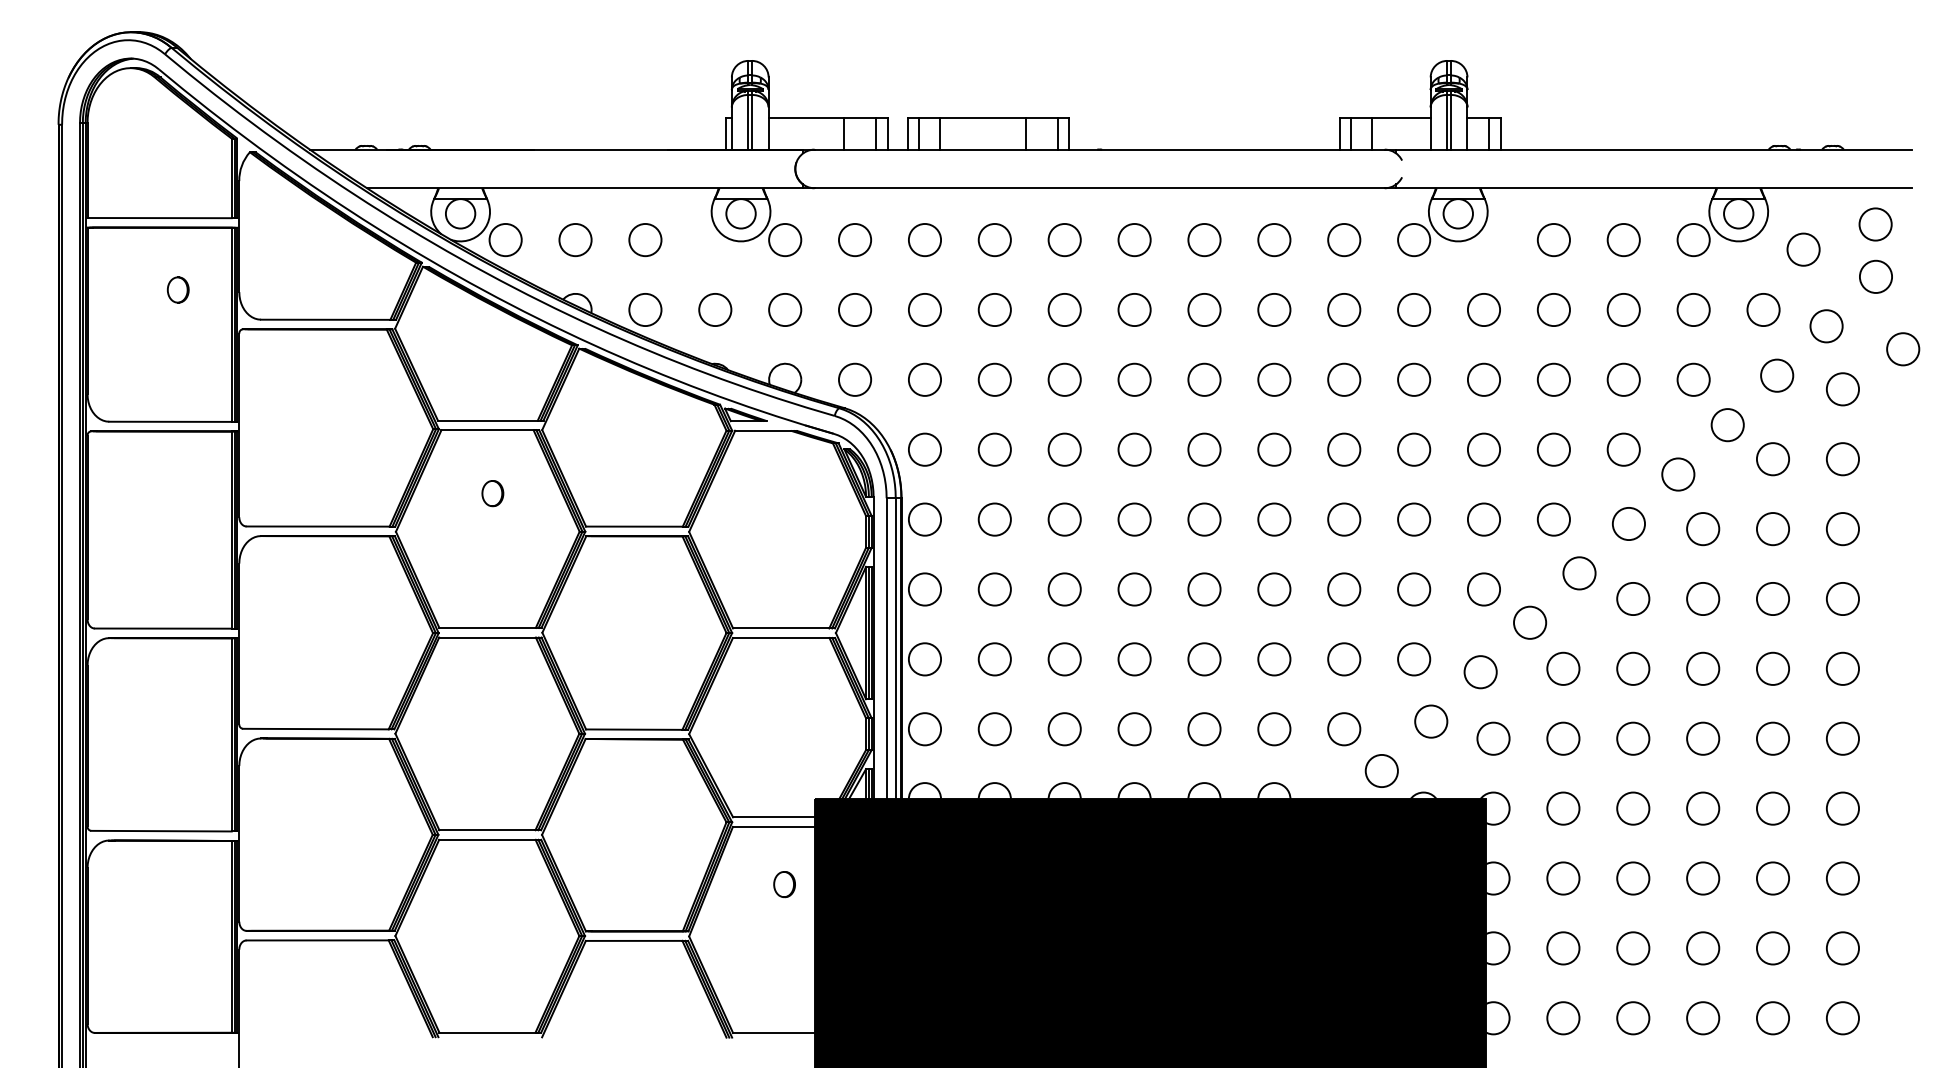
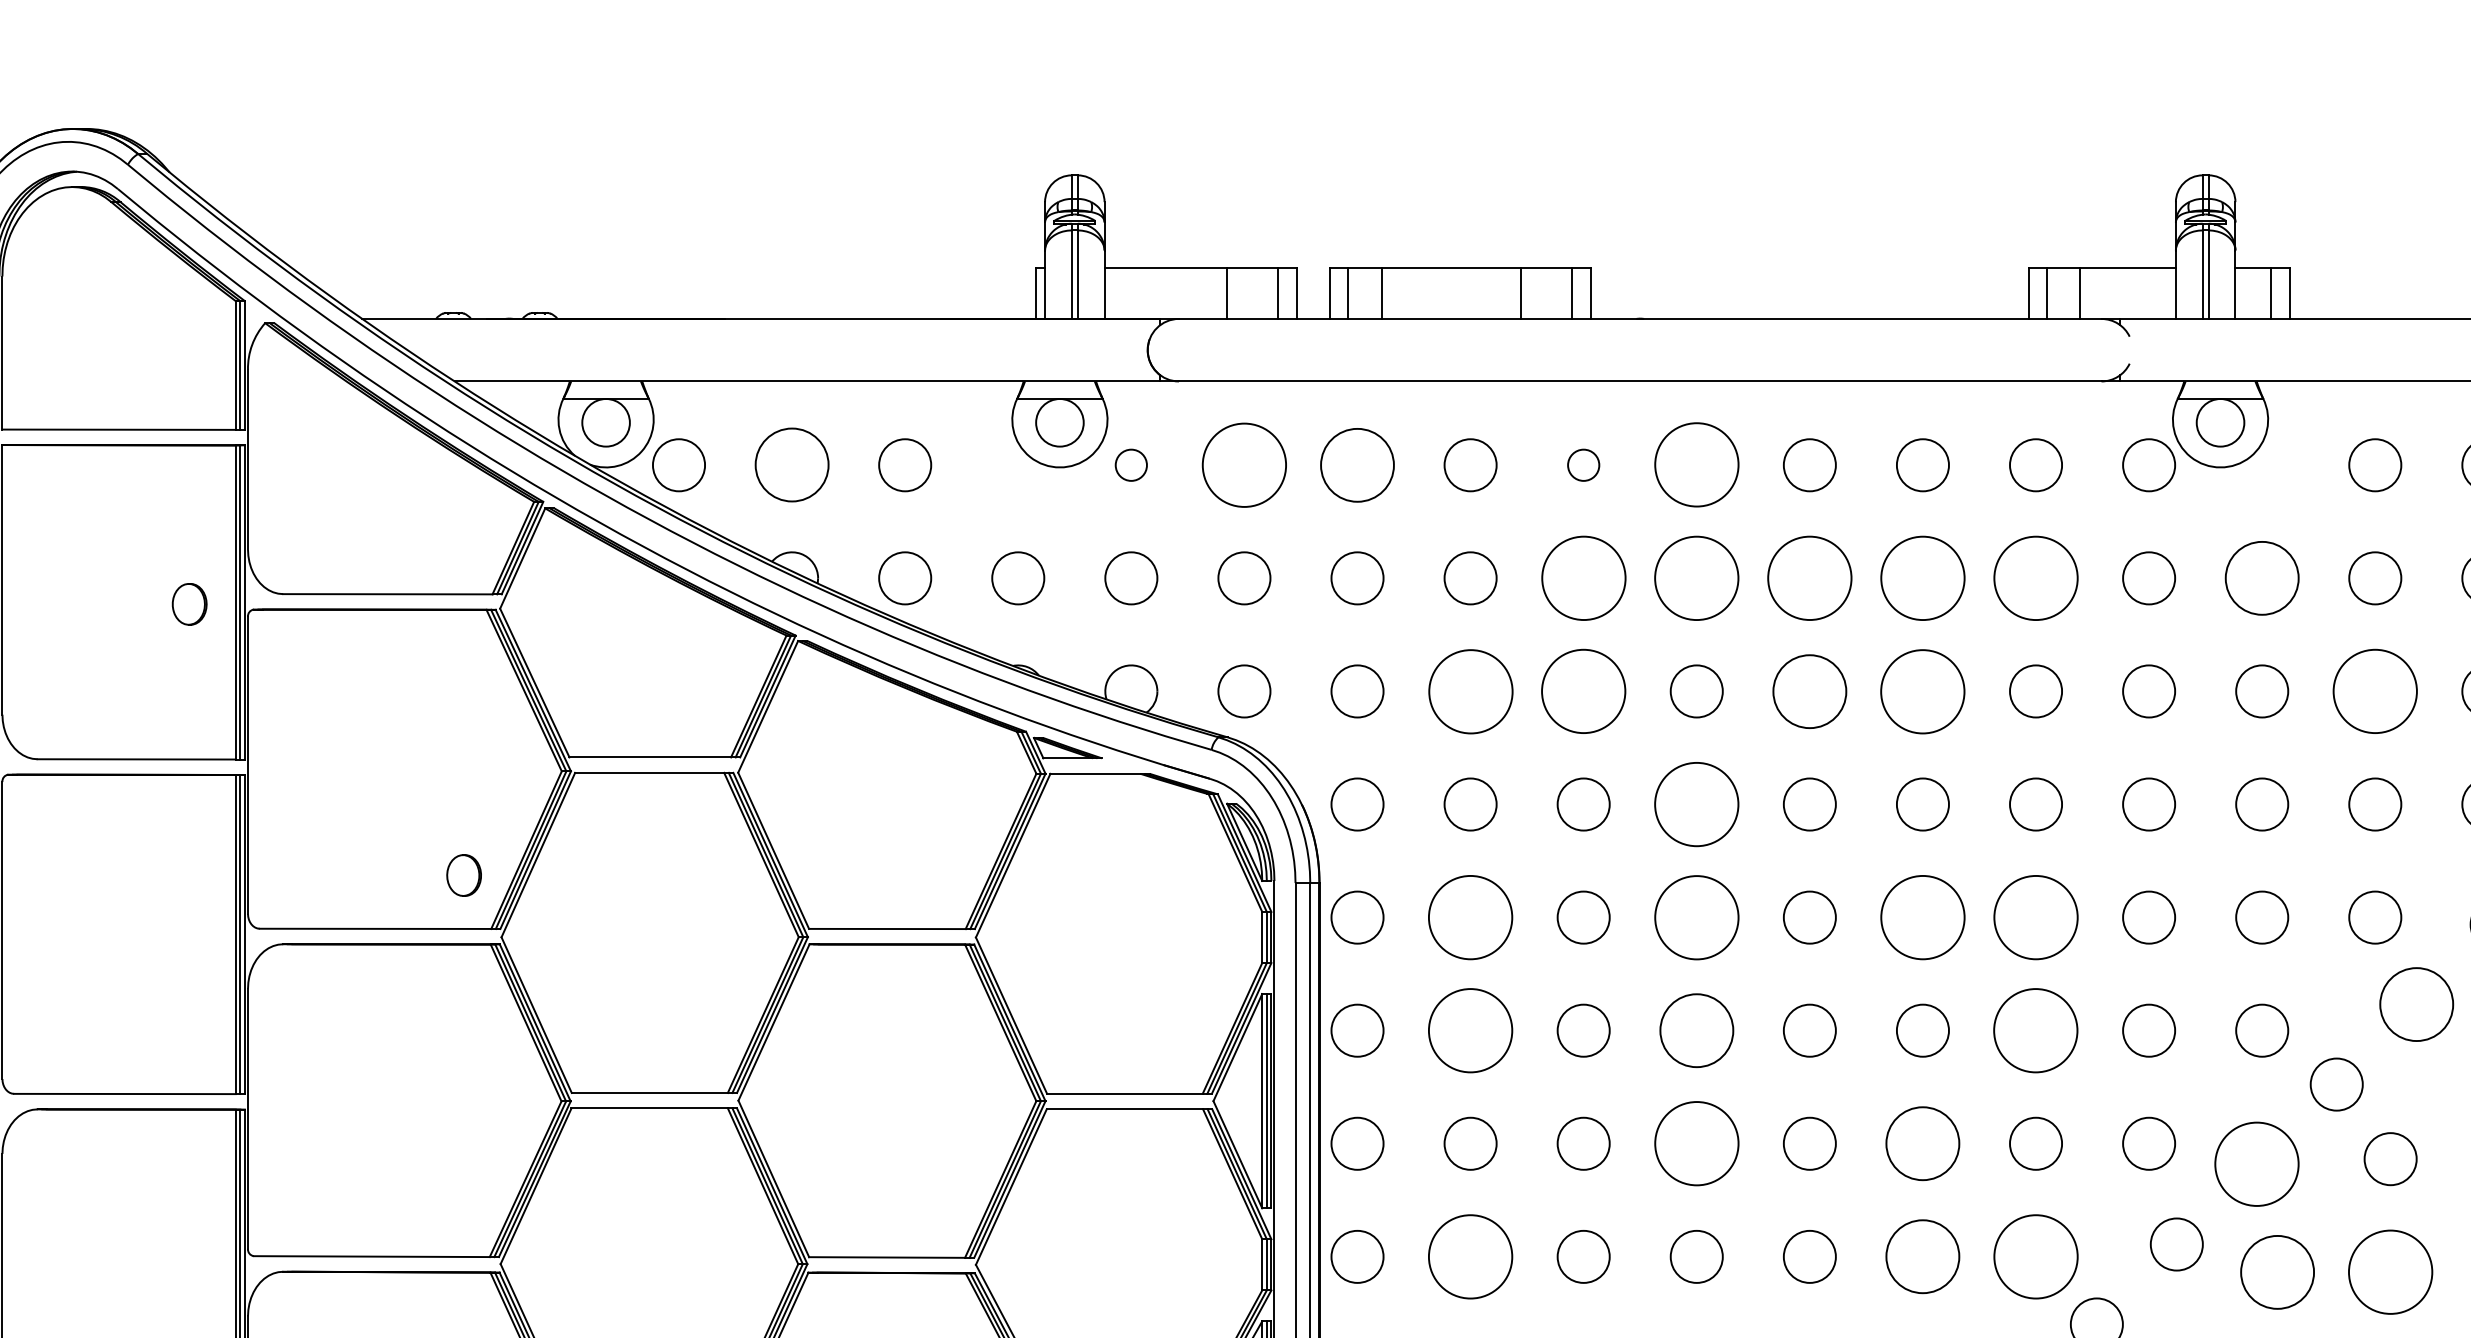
circle: (785, 239) -> (1131, 464), size x0.6
circle: (854, 239) -> (1243, 464), size x1.6
circle: (924, 239) -> (1356, 464), size x1.4
circle: (1064, 239) -> (1583, 464), size x0.6
circle: (575, 240) -> (792, 465), size x1.4
circle: (1134, 240) -> (1696, 465), size x1.6
part: (177, 289) -> (188, 603), moved
circle: (1064, 309) -> (1583, 577), size x1.6
circle: (1134, 309) -> (1696, 577), size x1.6
circle: (1204, 309) -> (1809, 577), size x1.6
circle: (1274, 309) -> (1923, 577), size x1.6
circle: (1344, 309) -> (2036, 577), size x1.6
circle: (1483, 309) -> (2261, 577), size x1.4
circle: (994, 379) -> (1470, 690), size x1.6
circle: (1064, 379) -> (1583, 690), size x1.6
circle: (1204, 379) -> (1809, 690), size x1.4
circle: (1274, 379) -> (1923, 690), size x1.6
circle: (1553, 379) -> (2374, 690), size x1.6
circle: (1134, 449) -> (1696, 804), size x1.6
part: (492, 493) -> (463, 875), moved
circle: (994, 519) -> (1470, 917), size x1.6
circle: (1134, 519) -> (1696, 917), size x1.6
circle: (1274, 519) -> (1923, 917), size x1.6
circle: (1344, 519) -> (2036, 917), size x1.6
circle: (1579, 573) -> (2416, 1004), size x1.4
circle: (994, 589) -> (1470, 1030), size x1.6
circle: (1134, 589) -> (1696, 1030), size x1.4
circle: (1344, 589) -> (2036, 1030), size x1.6
circle: (1134, 659) -> (1696, 1143), size x1.6
circle: (1274, 659) -> (1923, 1143), size x1.4
circle: (1480, 672) -> (2256, 1165), size x1.6
circle: (994, 729) -> (1470, 1257), size x1.6
circle: (1274, 729) -> (1923, 1257), size x1.4
circle: (1344, 729) -> (2036, 1257), size x1.6
circle: (1493, 738) -> (2277, 1271), size x1.4
circle: (1563, 738) -> (2390, 1271), size x1.6

